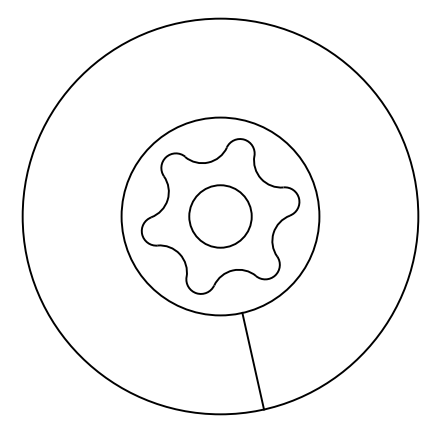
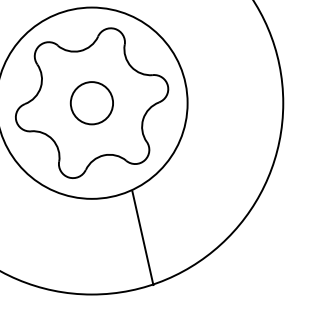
circle: (220, 216) -> (91, 103), size x0.7
line: (253, 360) -> (143, 237), moved

